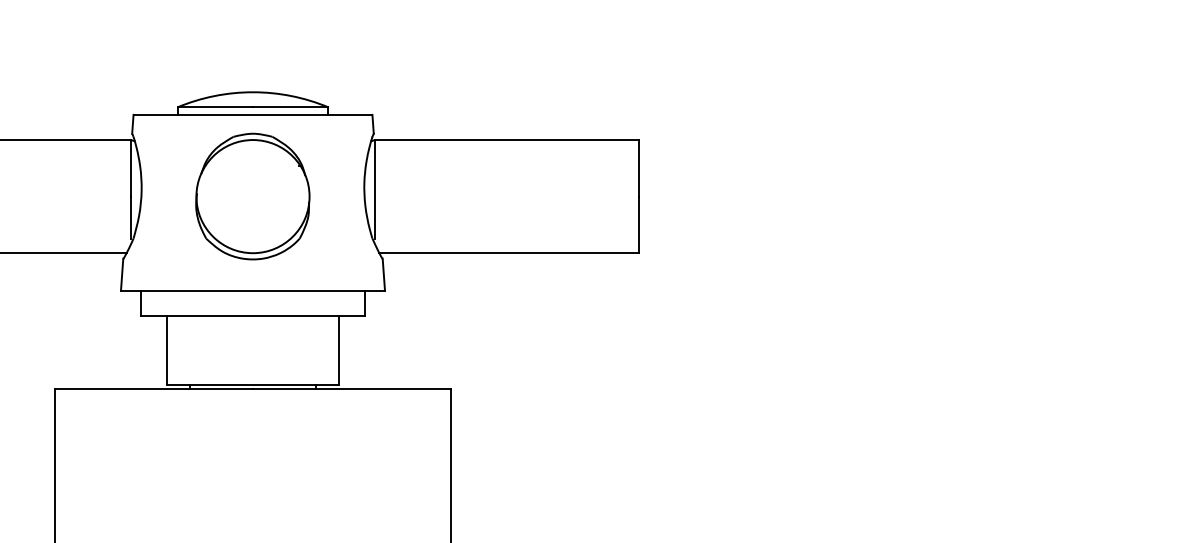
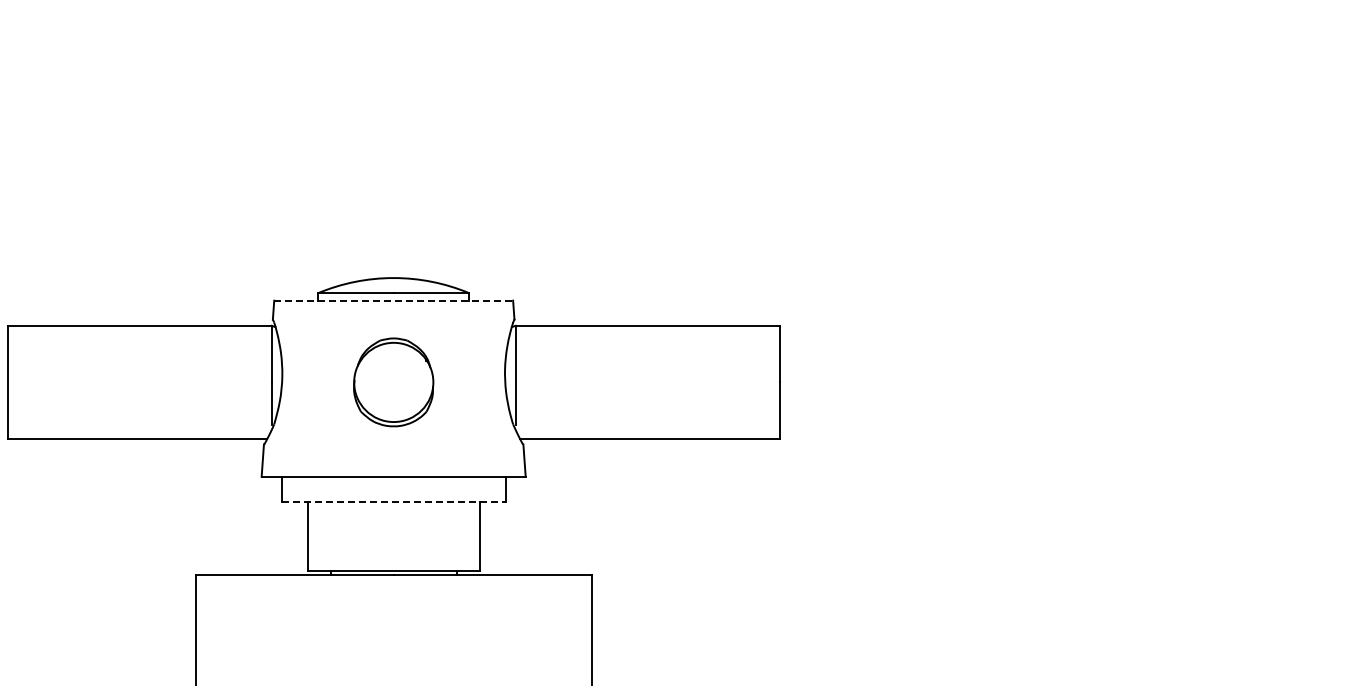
line: (253, 114) -> (394, 300), solid -> dashed
part: (252, 196) -> (393, 382), size x0.7
line: (252, 315) -> (393, 501), solid -> dashed

